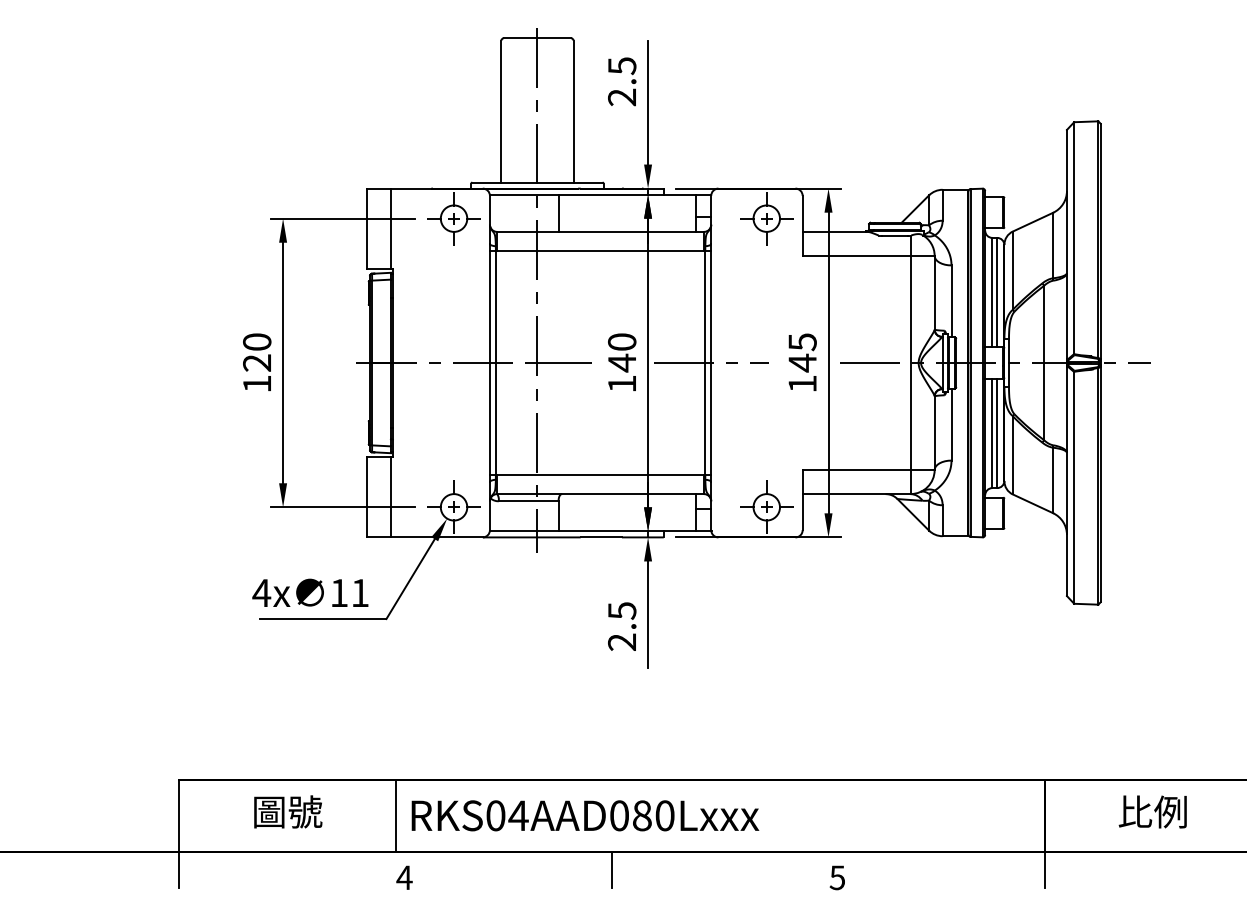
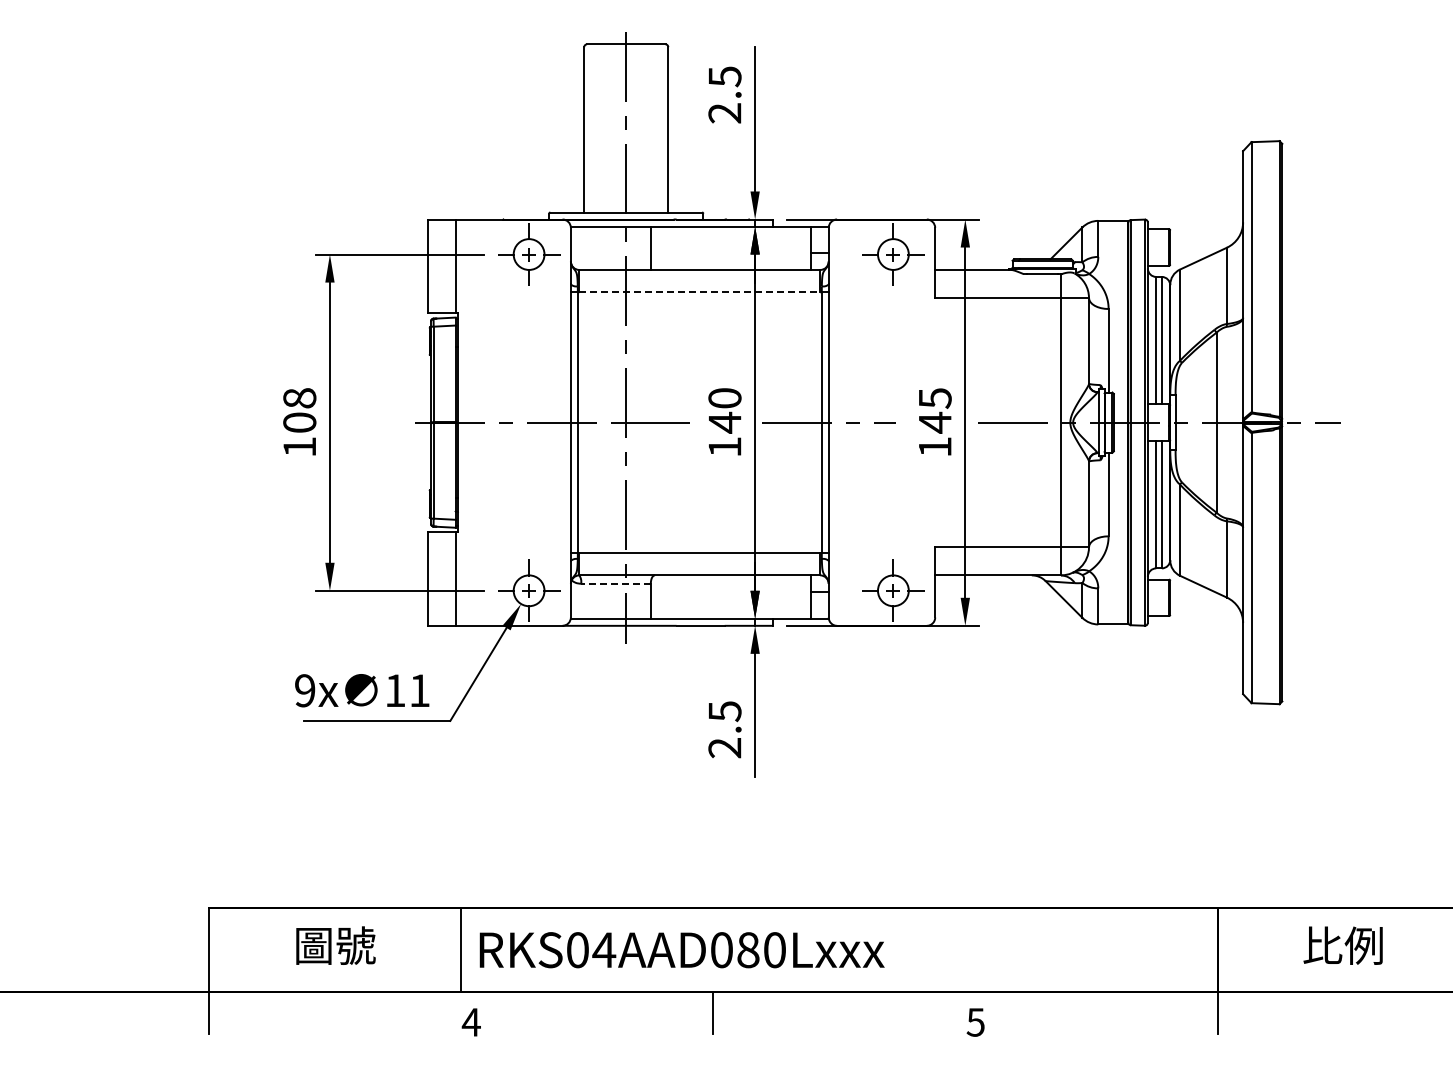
line: (601, 251) -> (700, 292), solid -> dashed
text: (256, 352) -> (299, 410), 120 -> 108
line: (529, 501) -> (616, 583), solid -> dashed
text: (262, 592) -> (305, 690), 4x -> 9x

